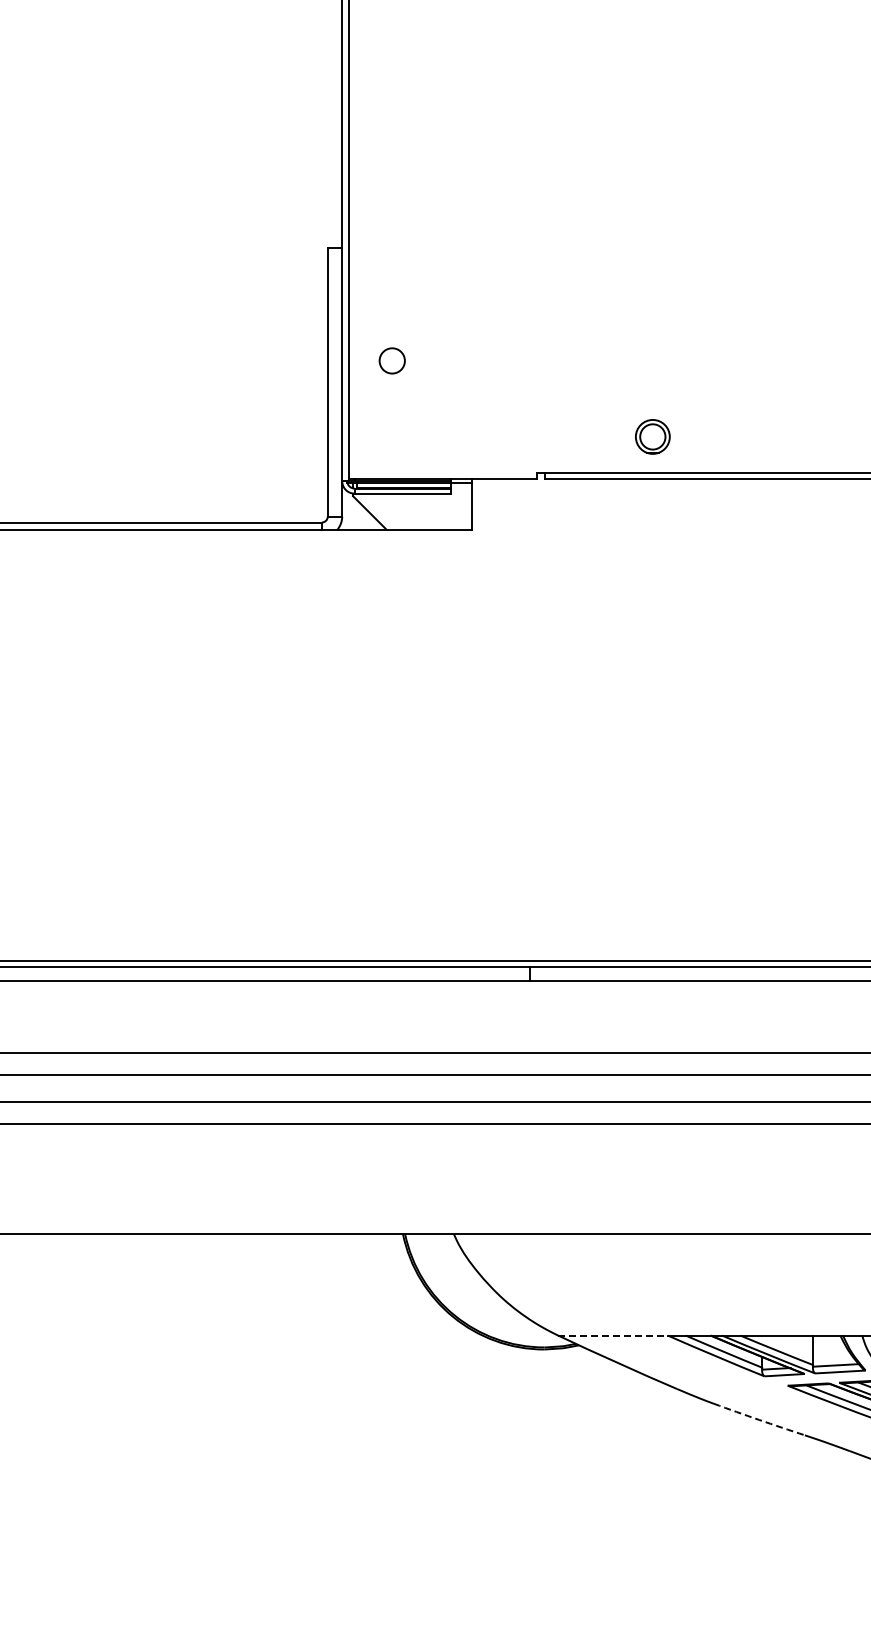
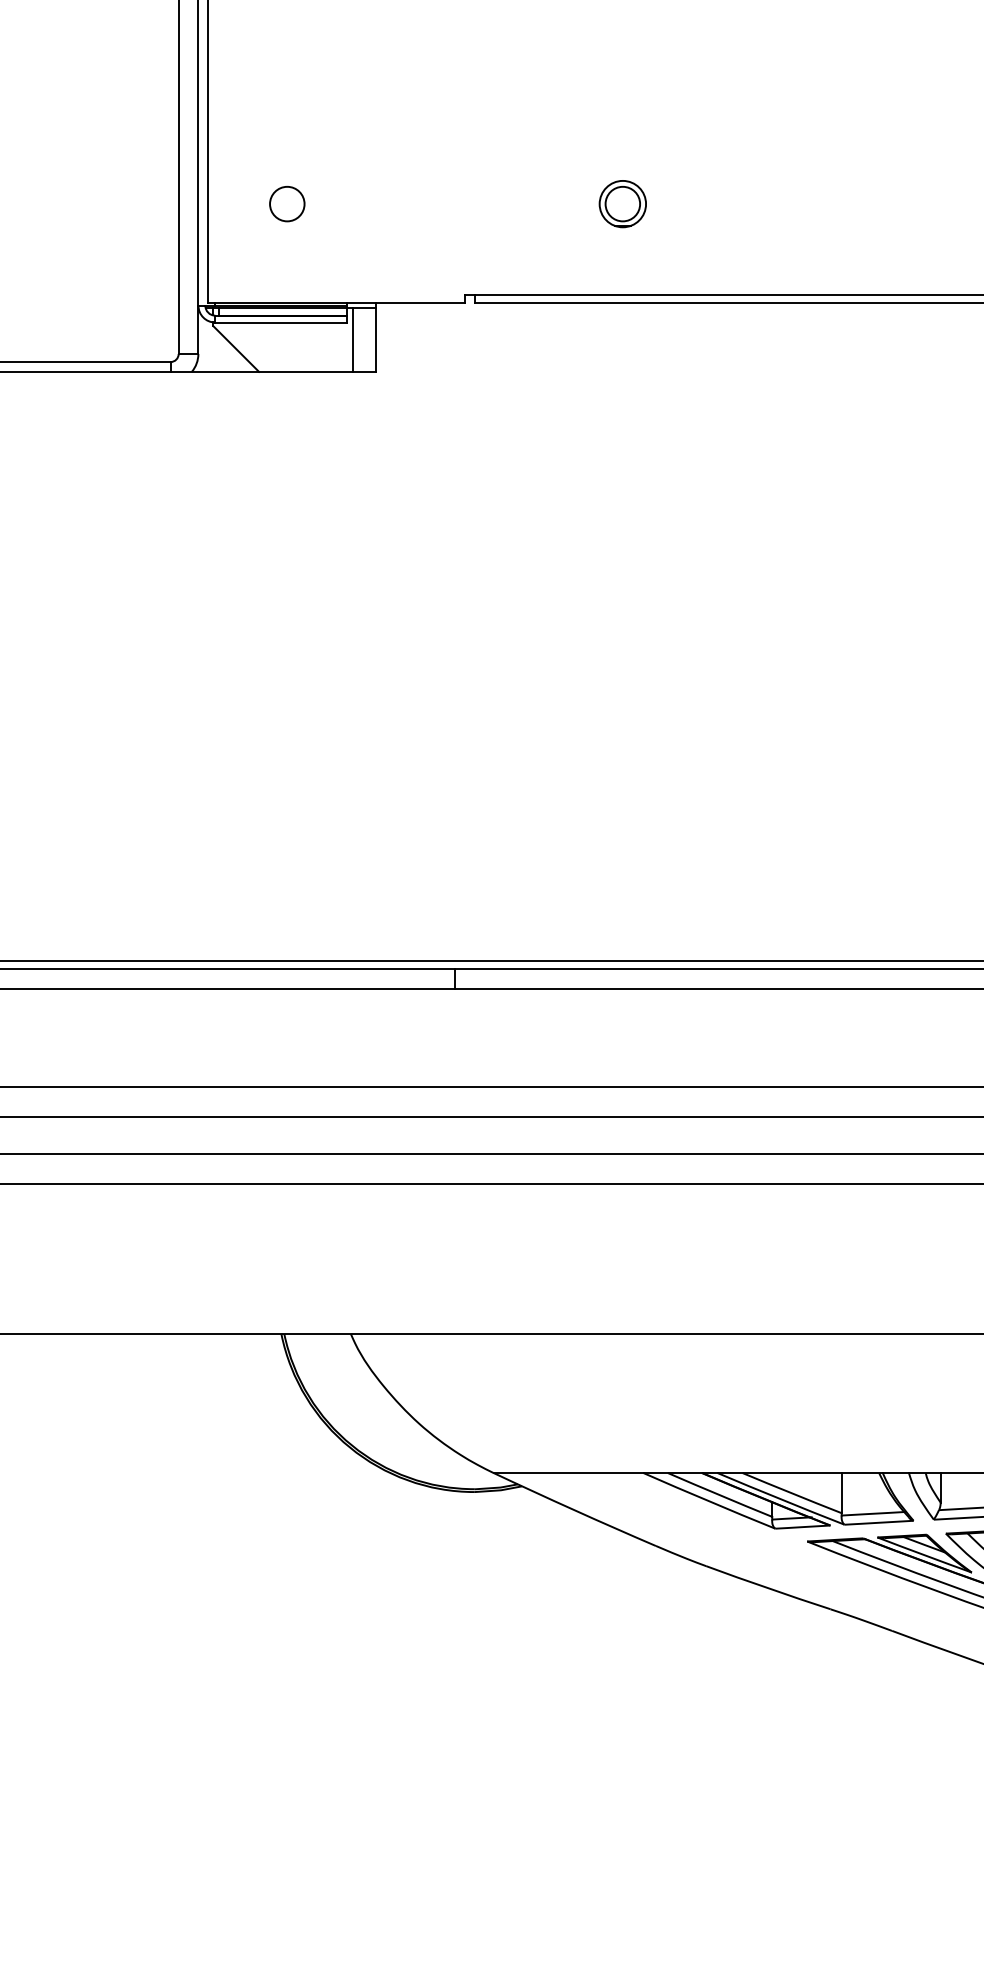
circle: (391, 360) -> (286, 203), moved
part: (652, 436) -> (622, 203), moved
line: (455, 505) -> (353, 338), added
line: (613, 1335) -> (569, 1472), dashed -> solid
arc: (759, 1419) -> (768, 1587), dashed -> solid

